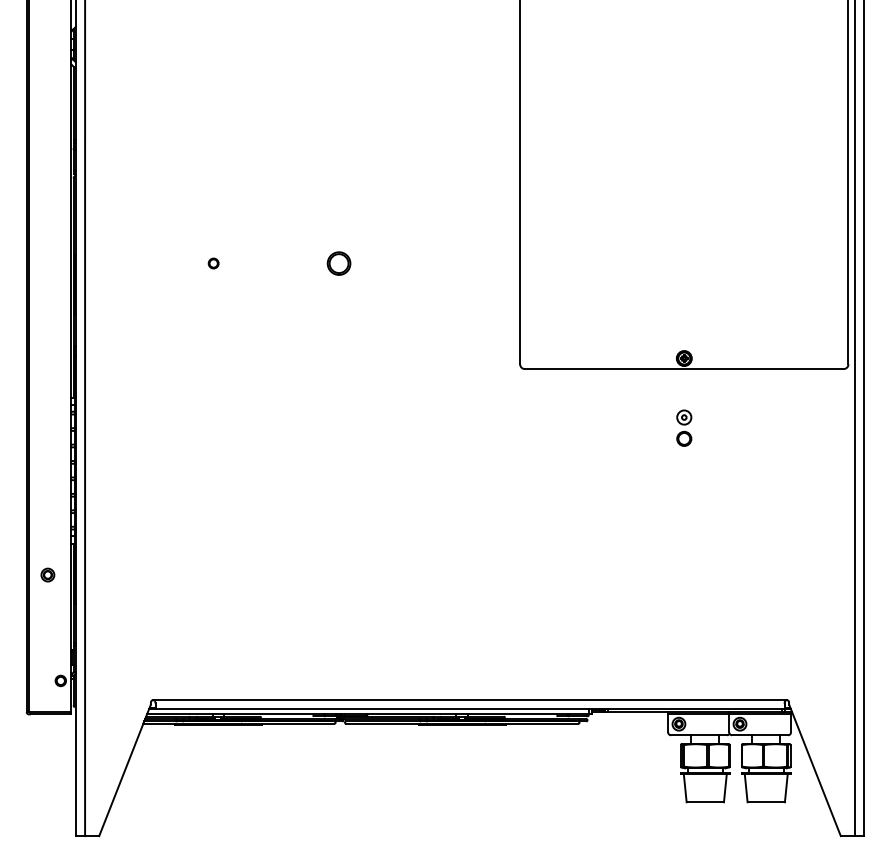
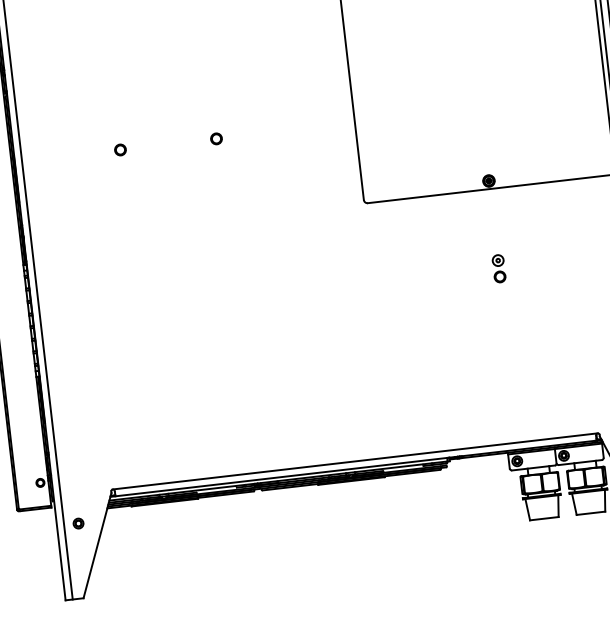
circle: (213, 263) -> (120, 149), size x1.43
circle: (339, 263) -> (216, 138), size x0.62
part: (684, 427) -> (499, 268), moved
part: (47, 574) -> (78, 523), moved

